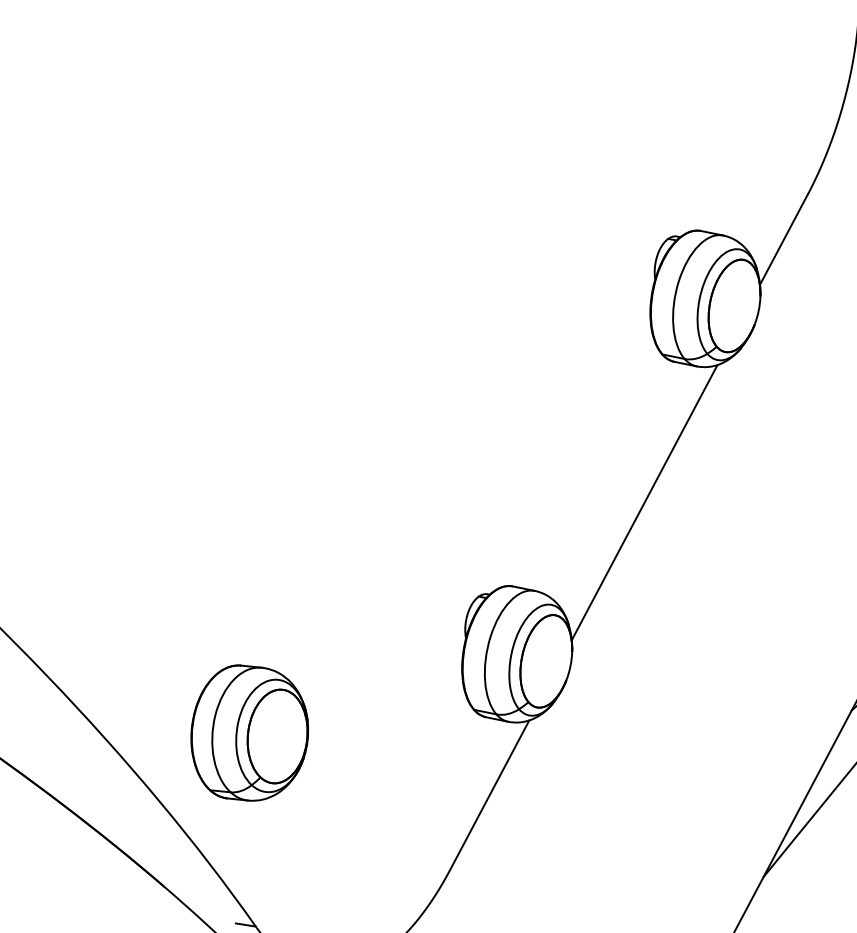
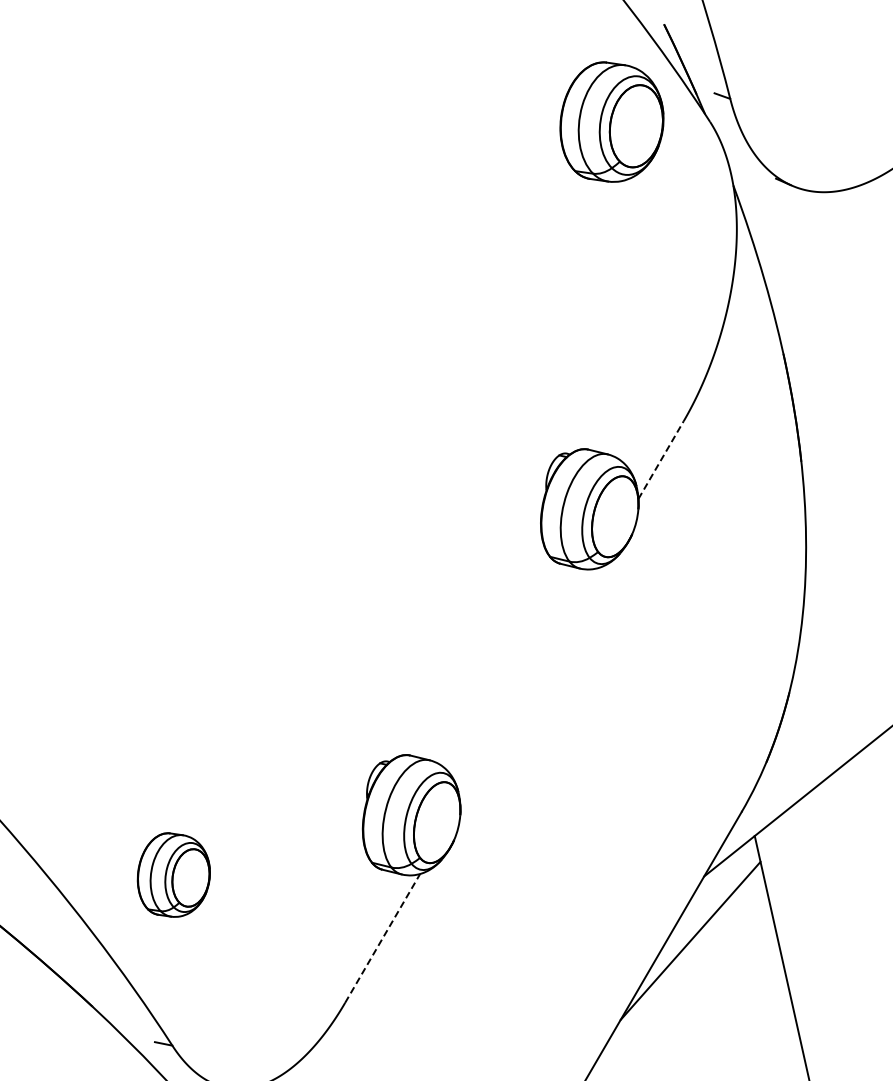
line: (784, 238) -> (661, 459), solid -> dashed
line: (644, 502) -> (529, 686), removed
part: (249, 732) -> (173, 874), size x0.7
line: (489, 795) -> (382, 938), solid -> dashed

